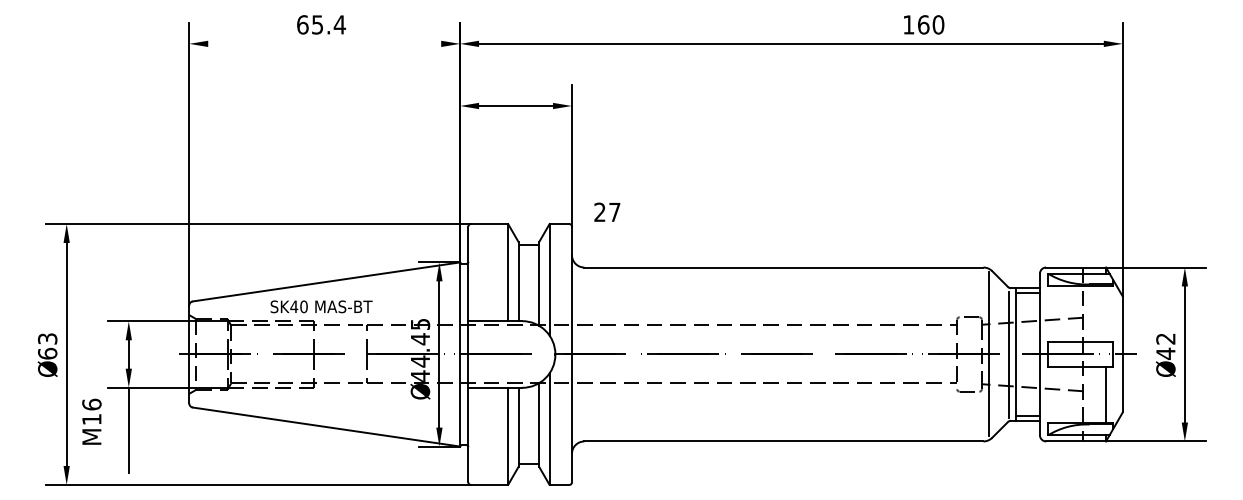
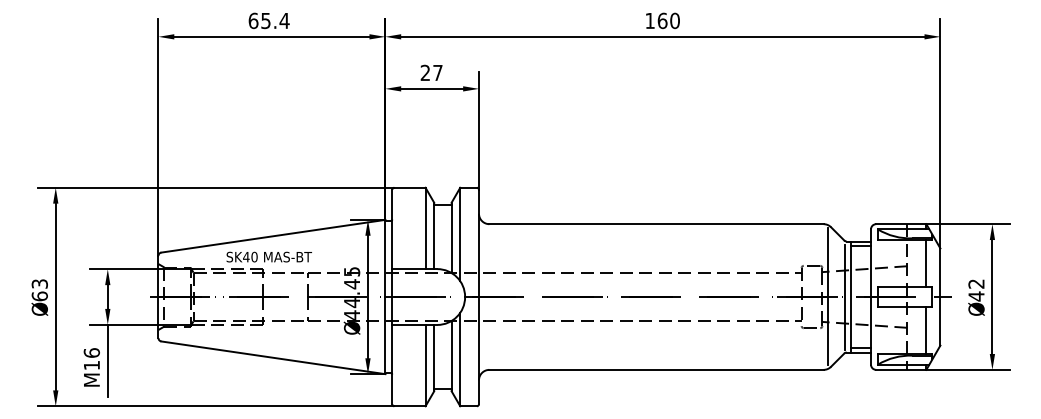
text: (923, 24) -> (662, 20), moved
line: (324, 43) -> (271, 36), added
text: (607, 211) -> (431, 72), moved
line: (1106, 313) -> (926, 262), added
text: (91, 421) -> (91, 367), moved

